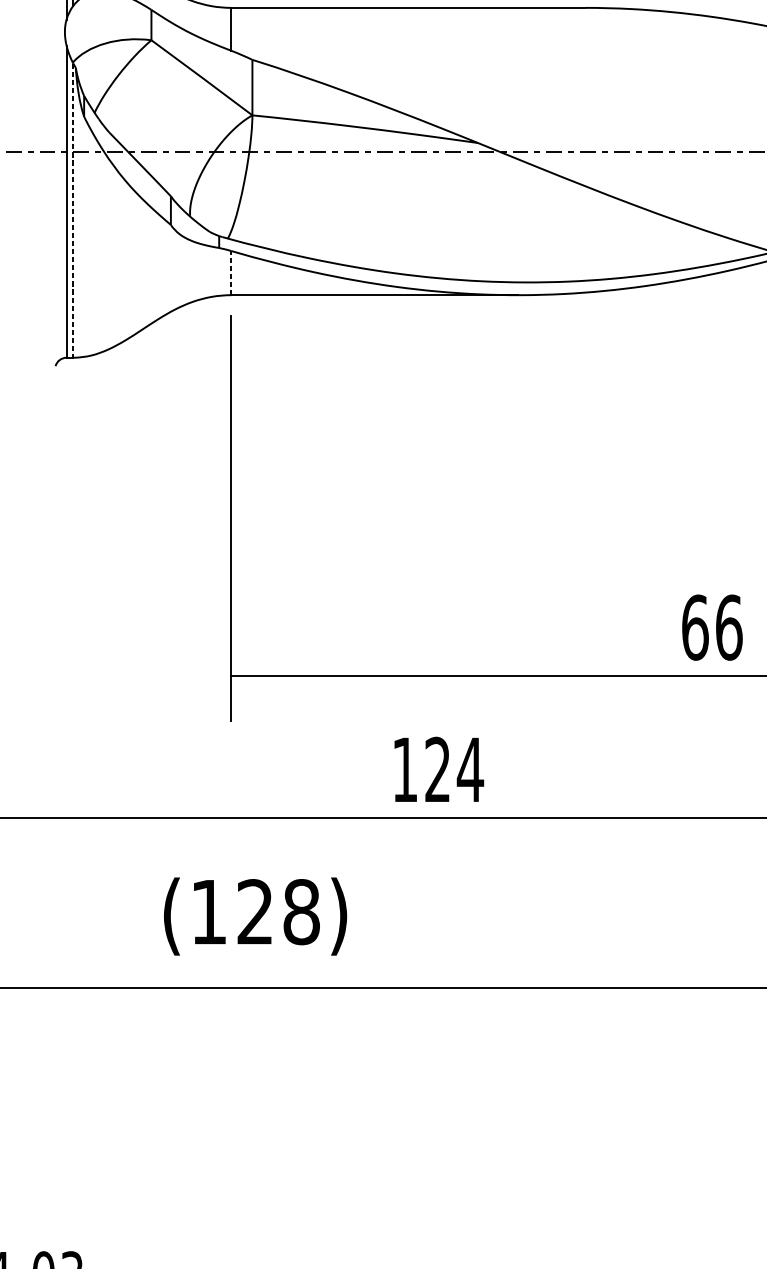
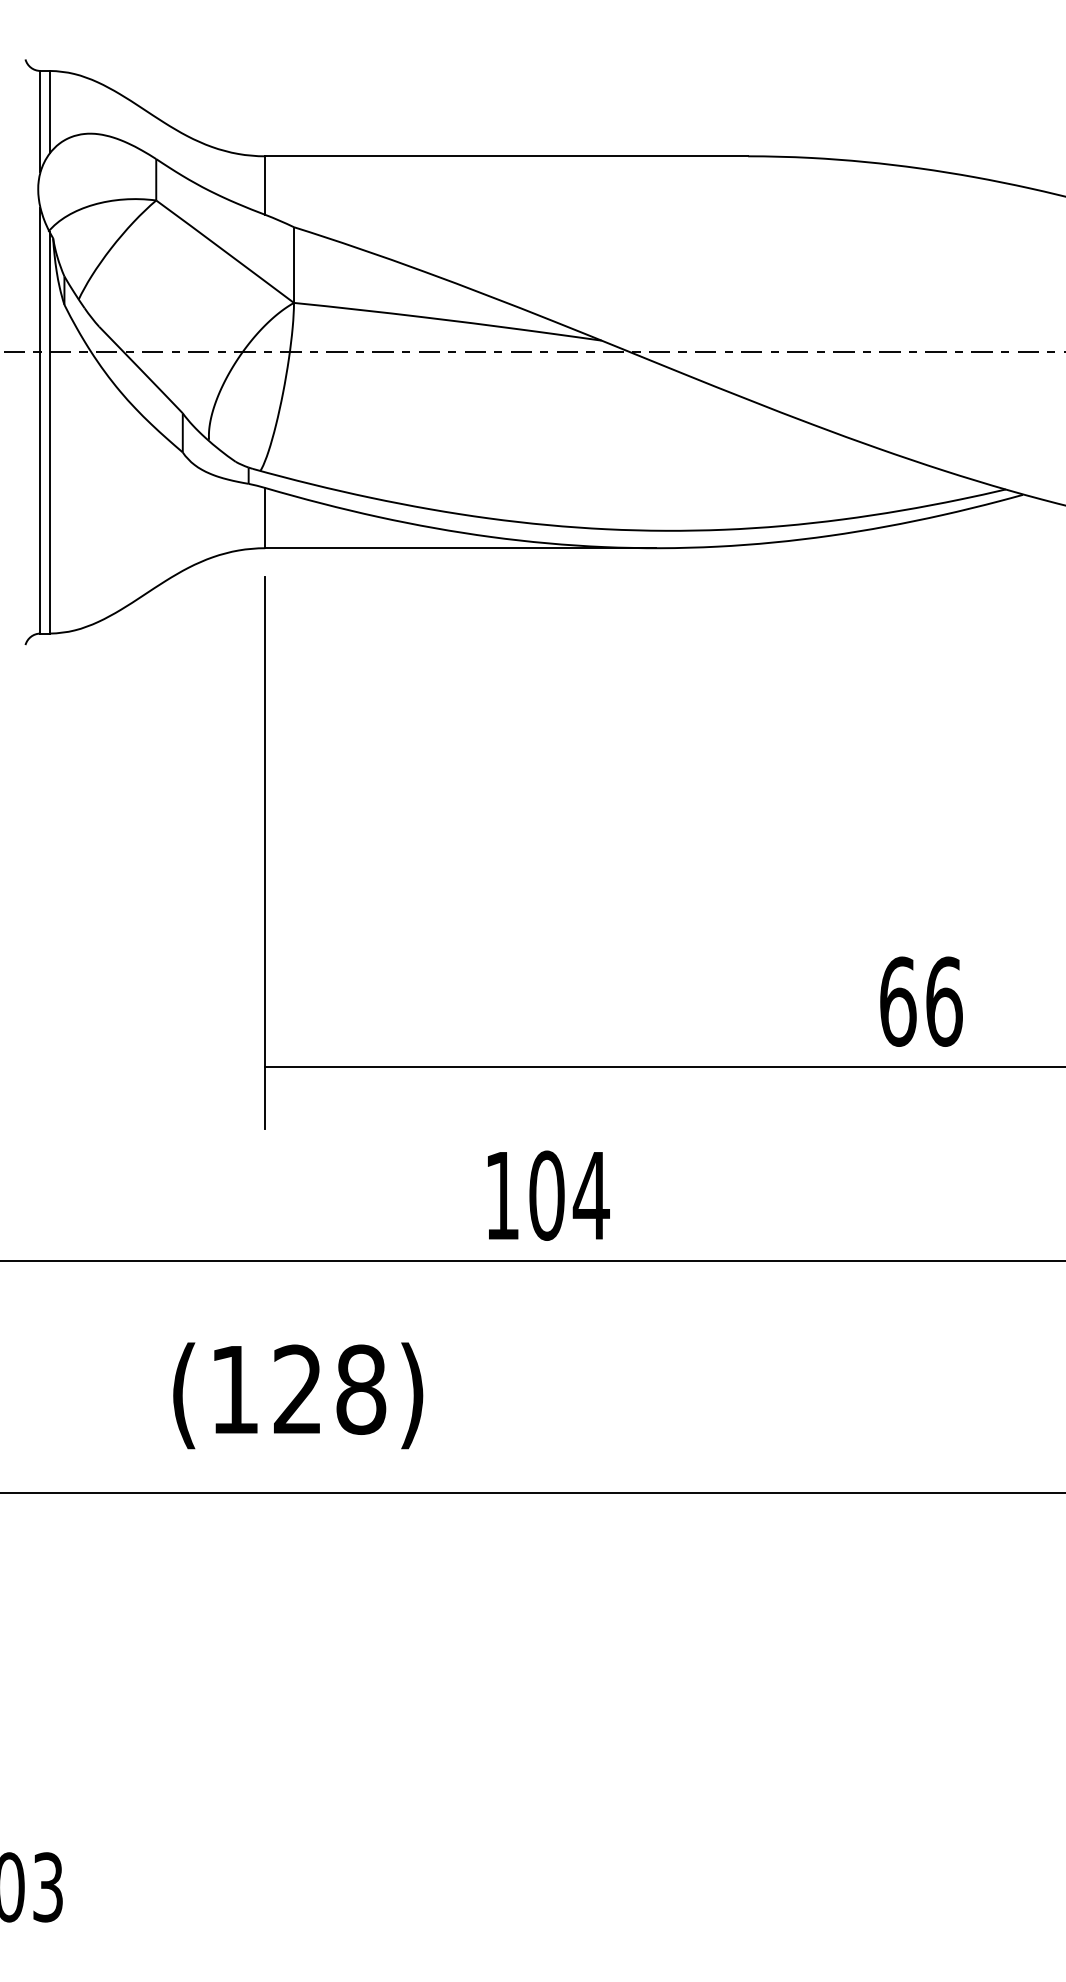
line: (73, 211) -> (49, 433), dashed -> solid
line: (231, 272) -> (265, 517), dashed -> solid
text: (437, 769) -> (546, 1195), 124 -> 104

